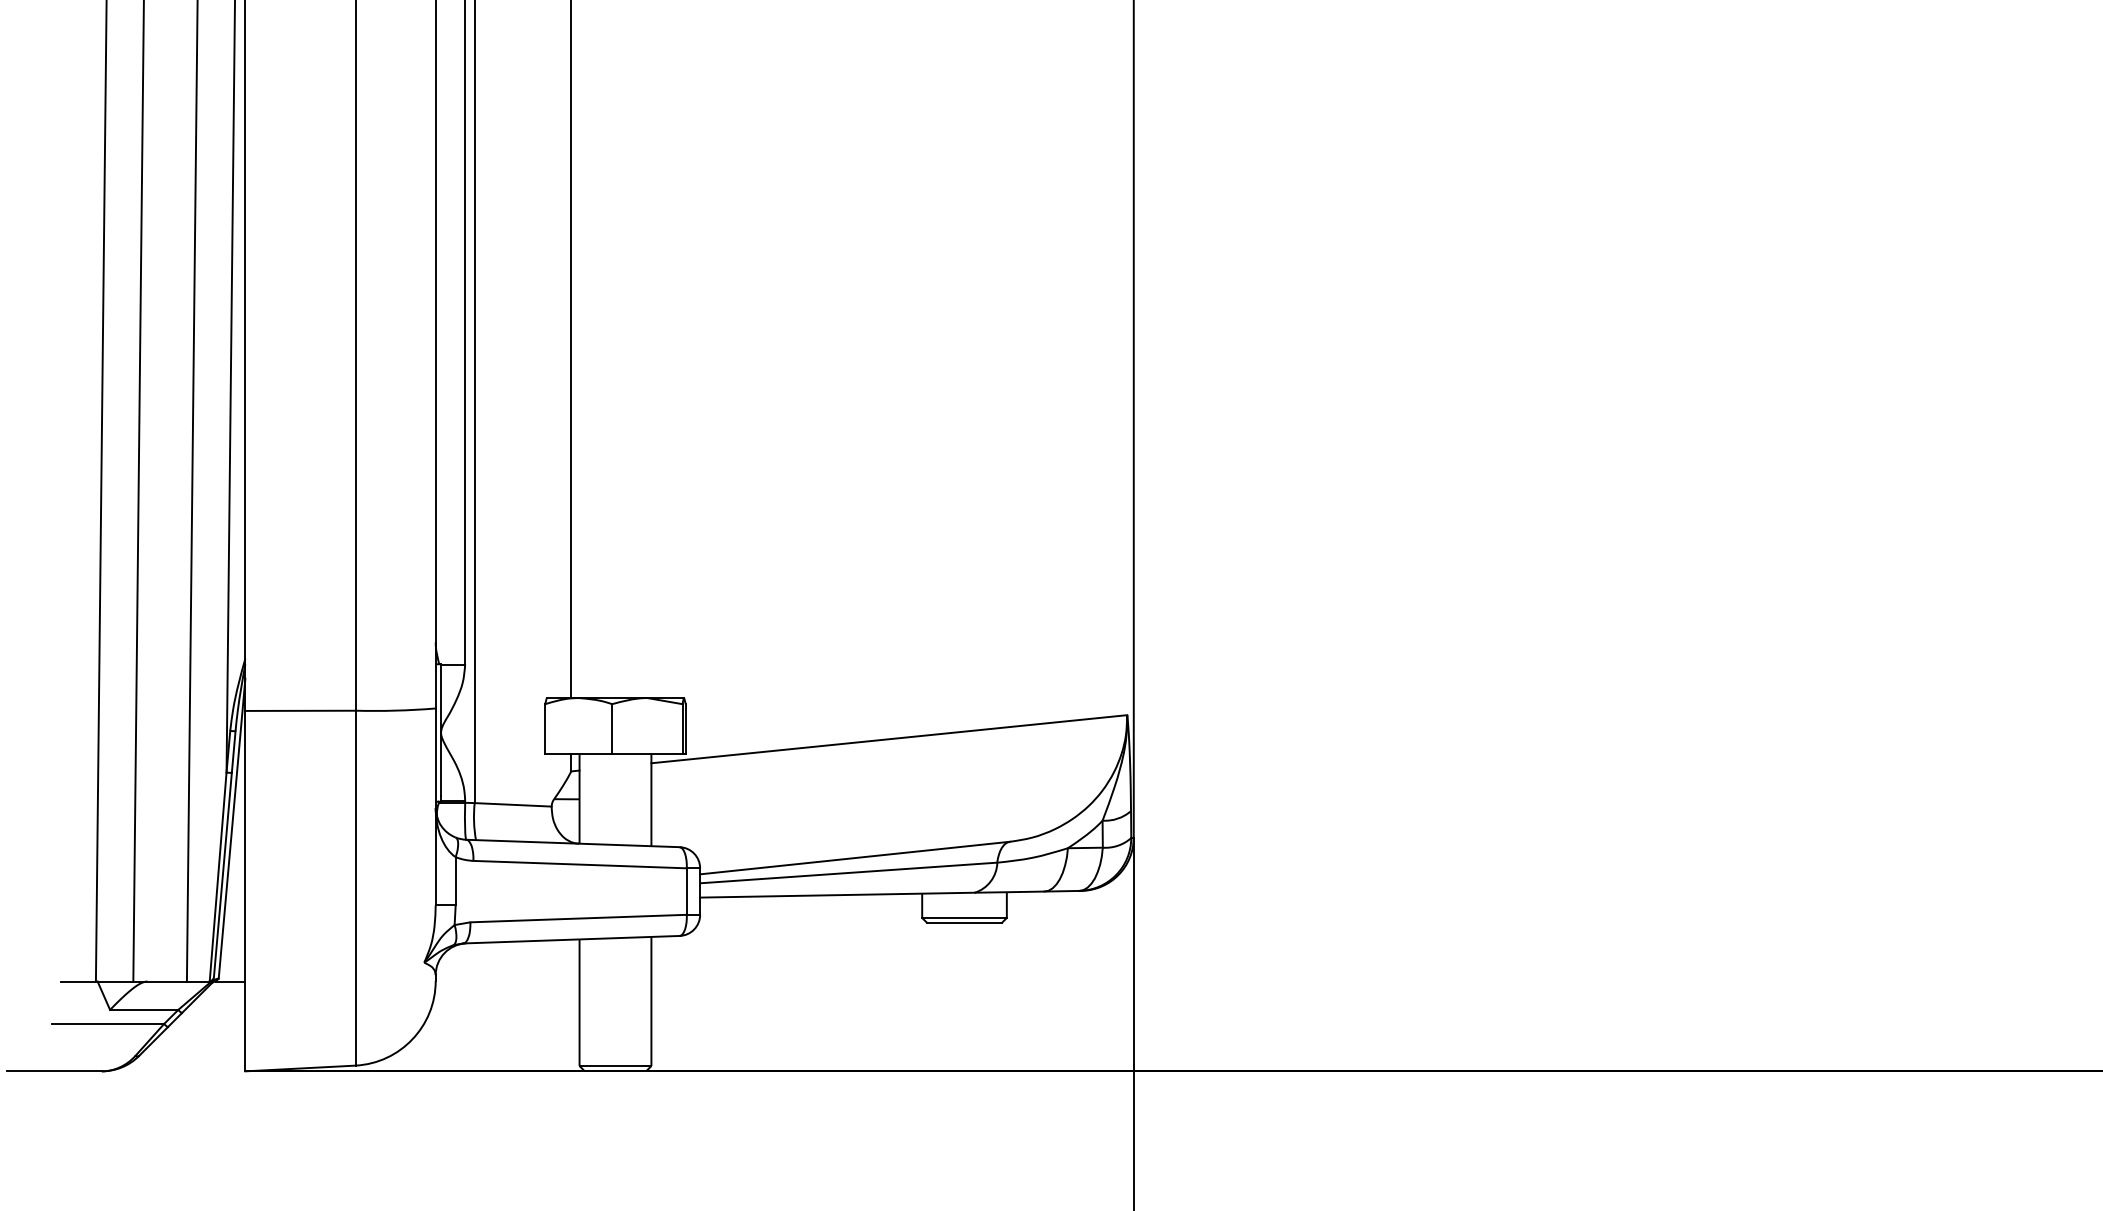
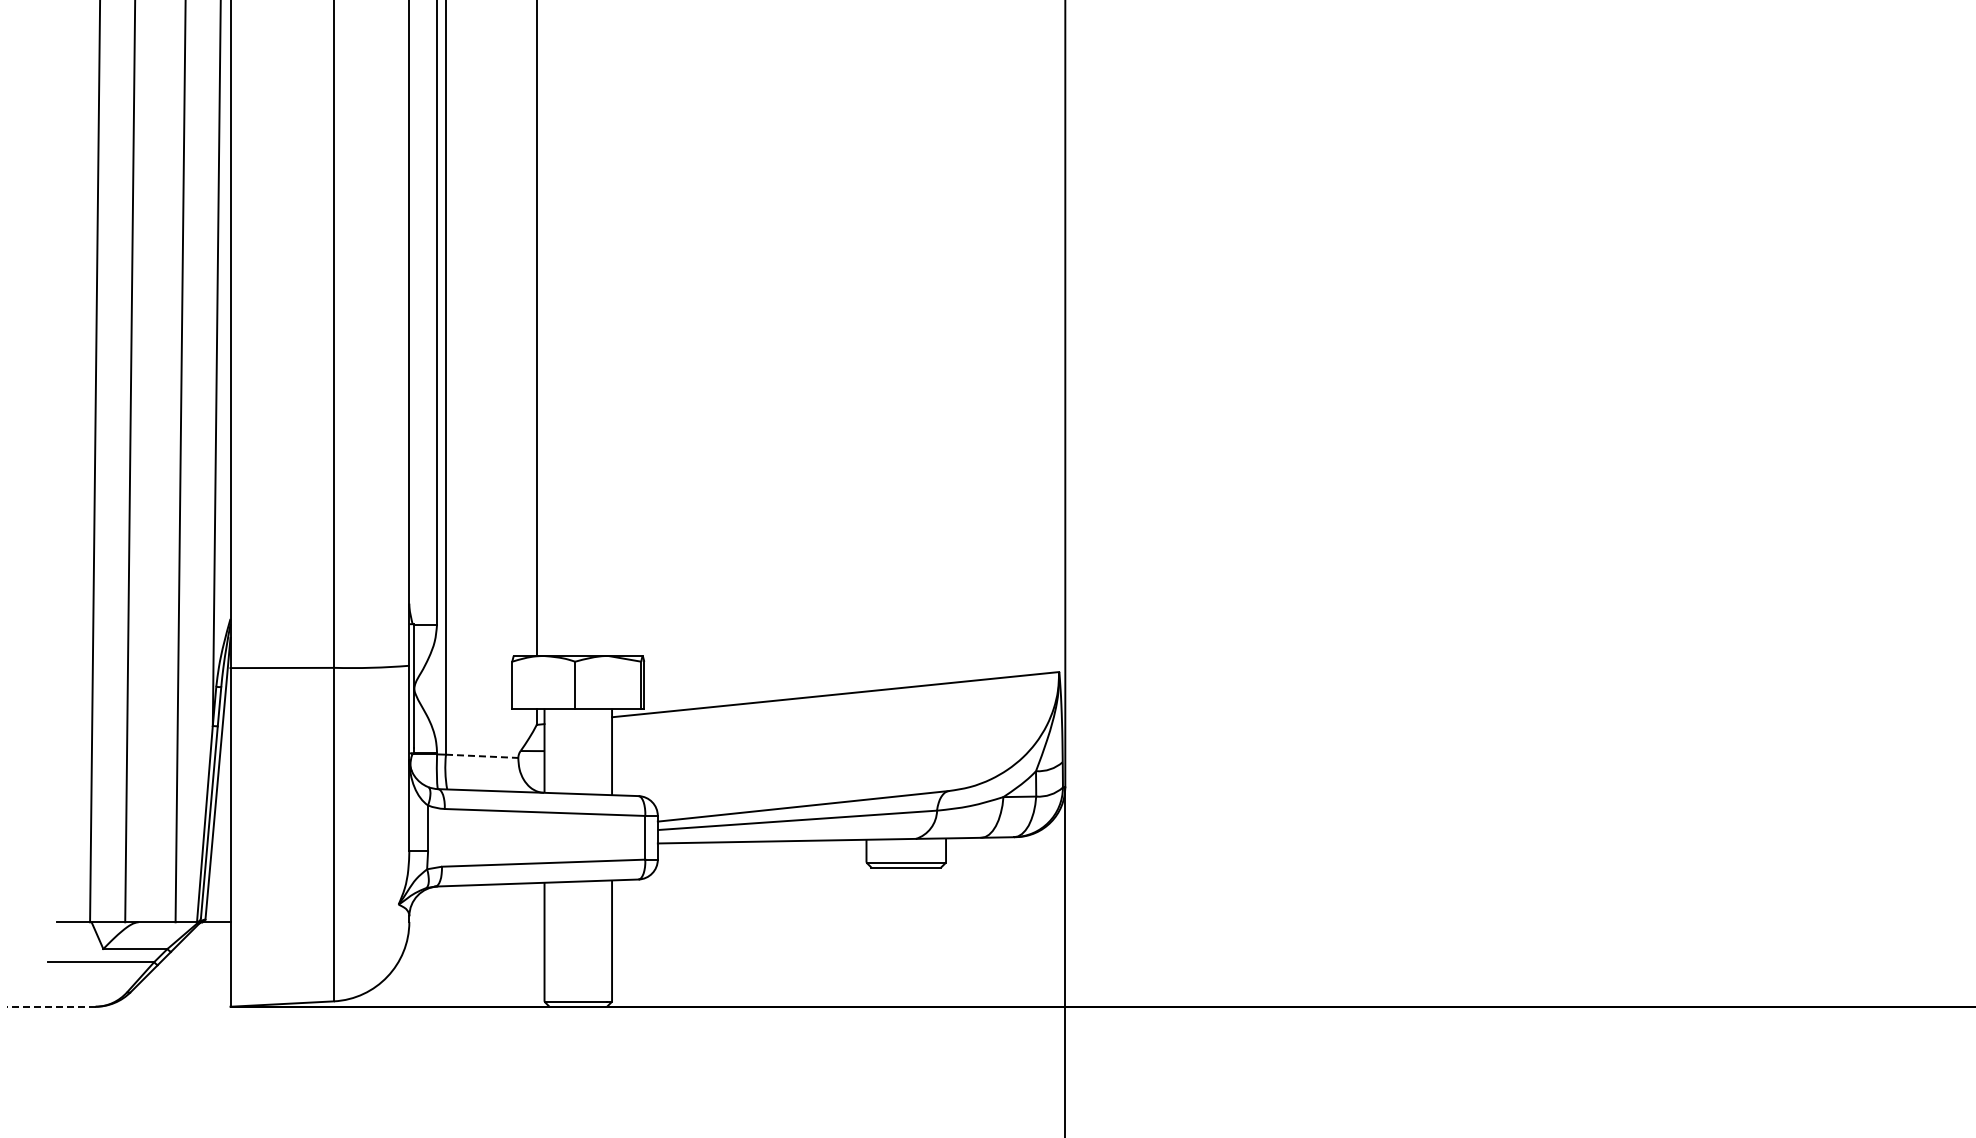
line: (513, 805) -> (482, 756), solid -> dashed
line: (53, 1071) -> (50, 1006), solid -> dashed

